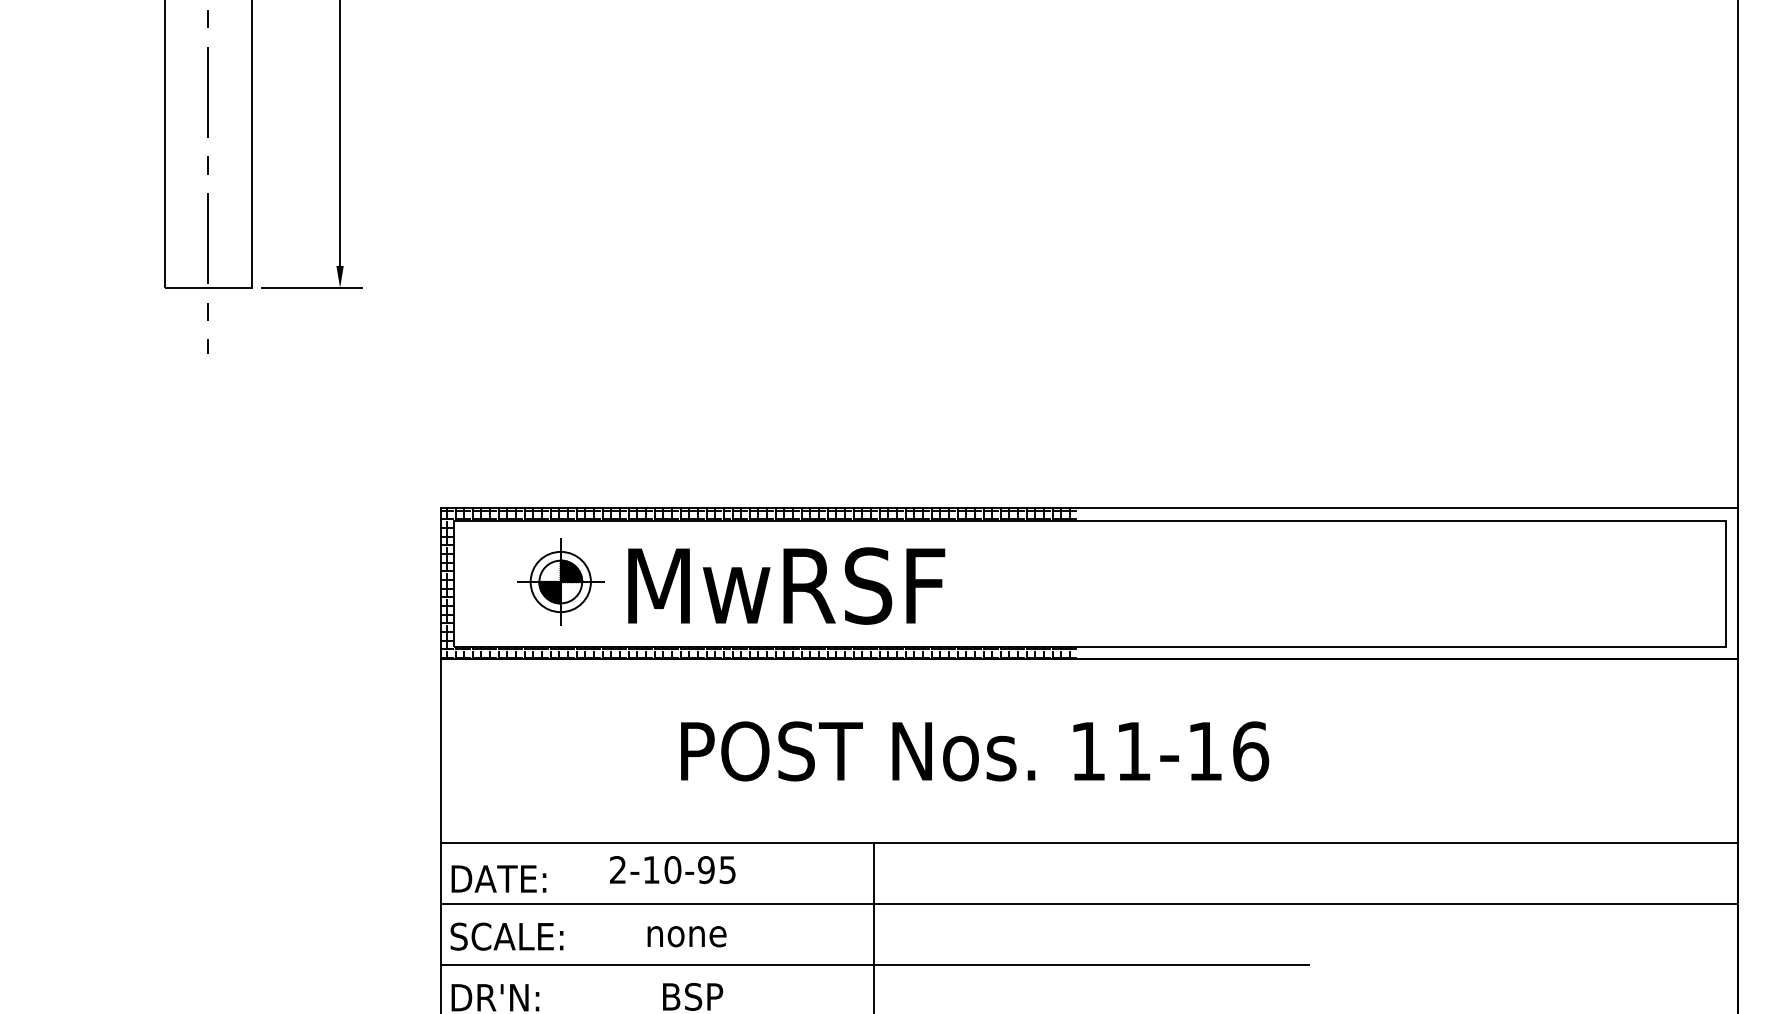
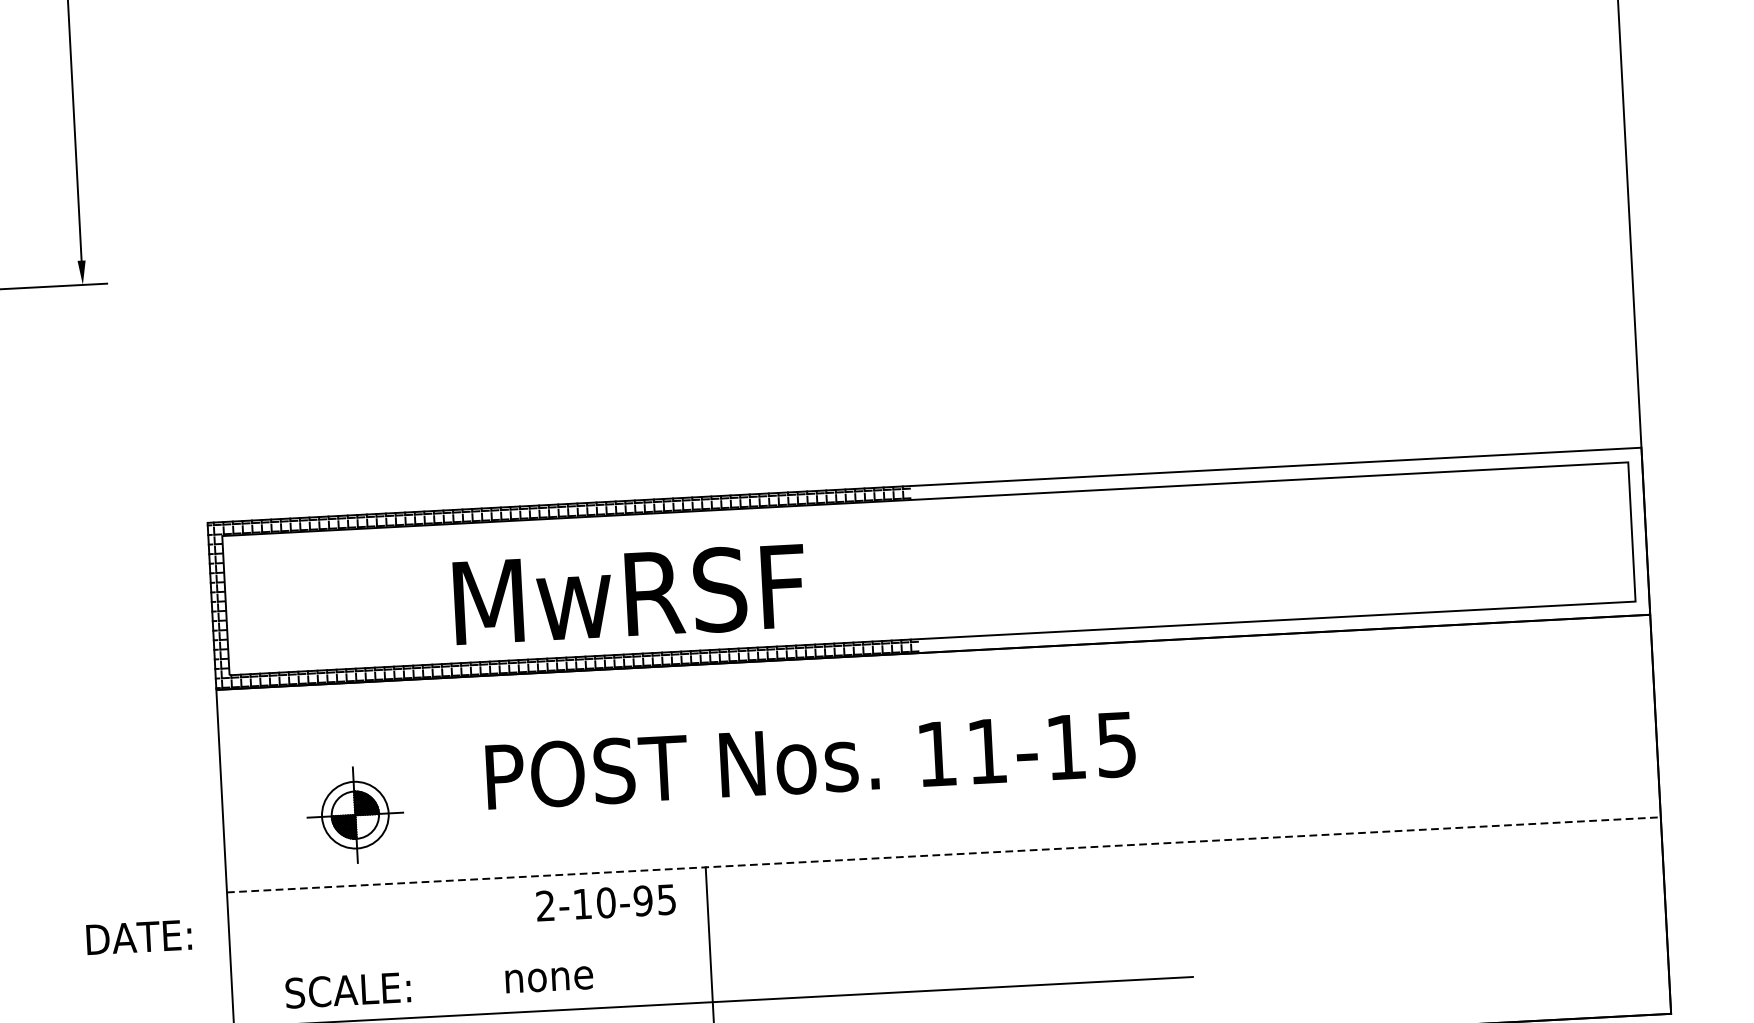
part: (560, 581) -> (355, 814), moved
text: (786, 585) -> (629, 593), moved
text: (1251, 751) -> (1117, 744), 11-16 -> 11-15
line: (1090, 842) -> (944, 854), solid -> dashed
text: (672, 870) -> (605, 903), moved
text: (498, 878) -> (138, 936), moved
line: (1089, 903) -> (947, 922), removed
text: (506, 936) -> (347, 990), moved
text: (686, 936) -> (548, 979), moved

